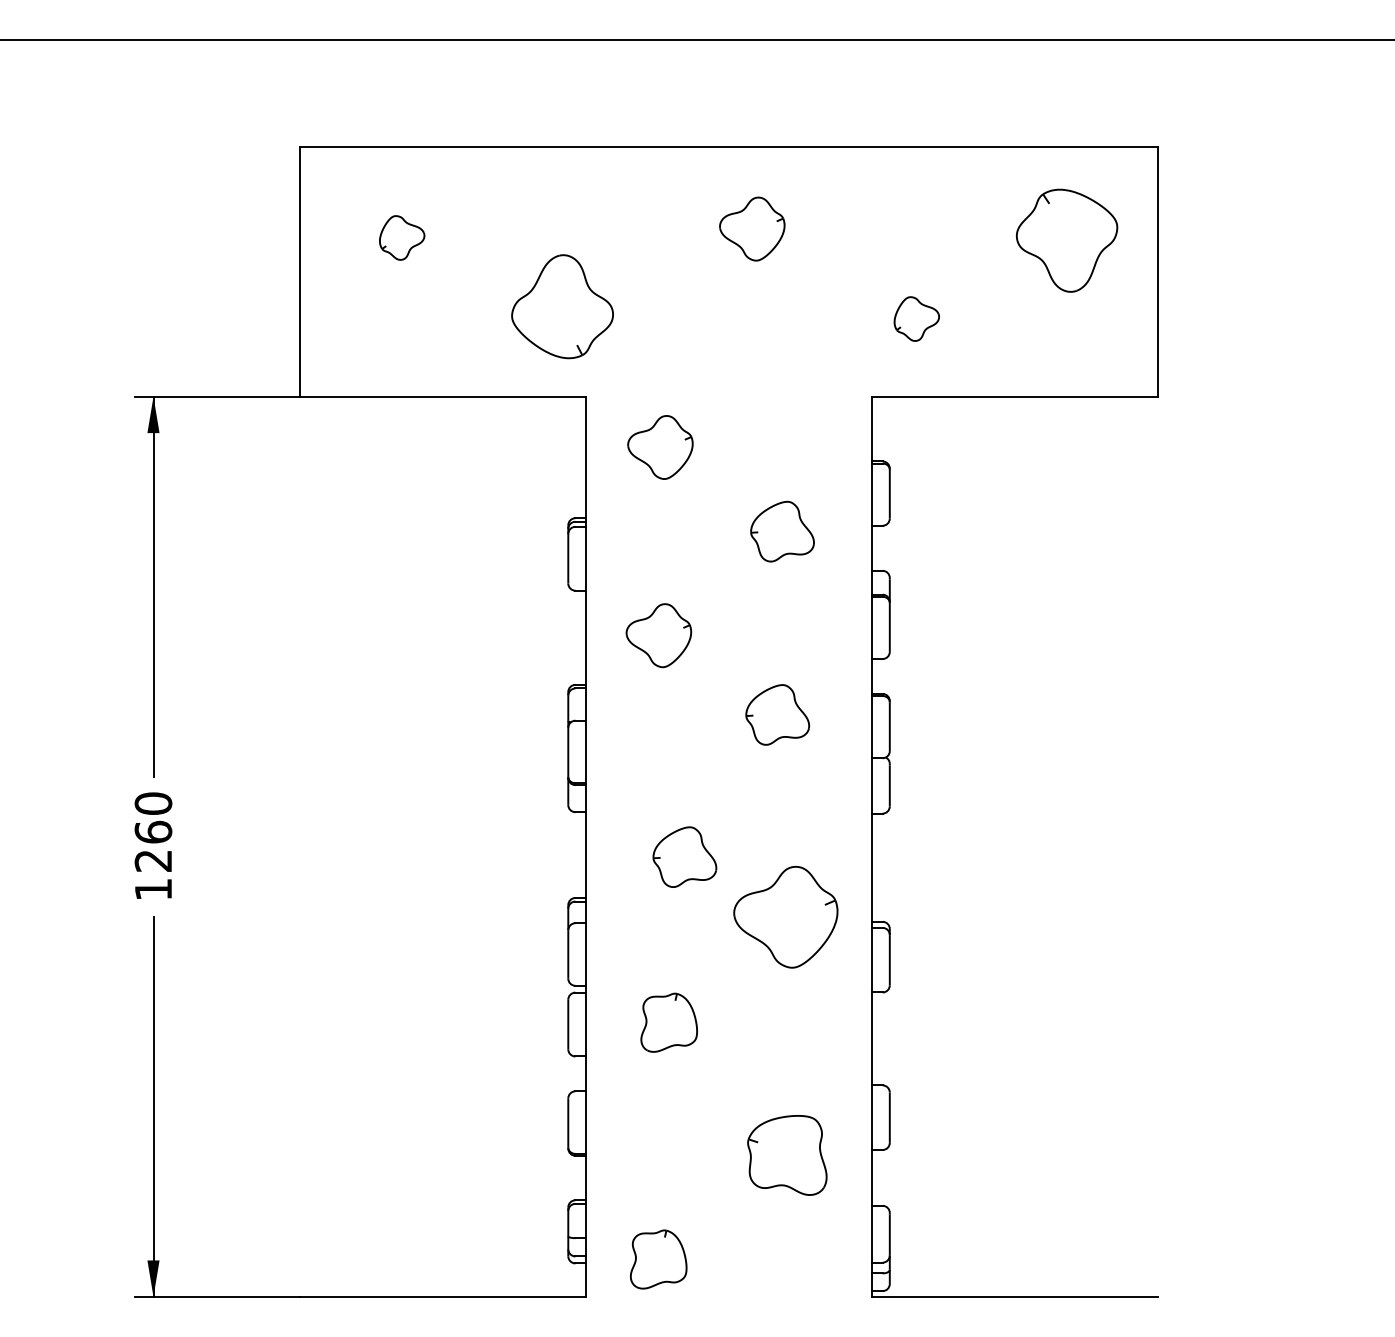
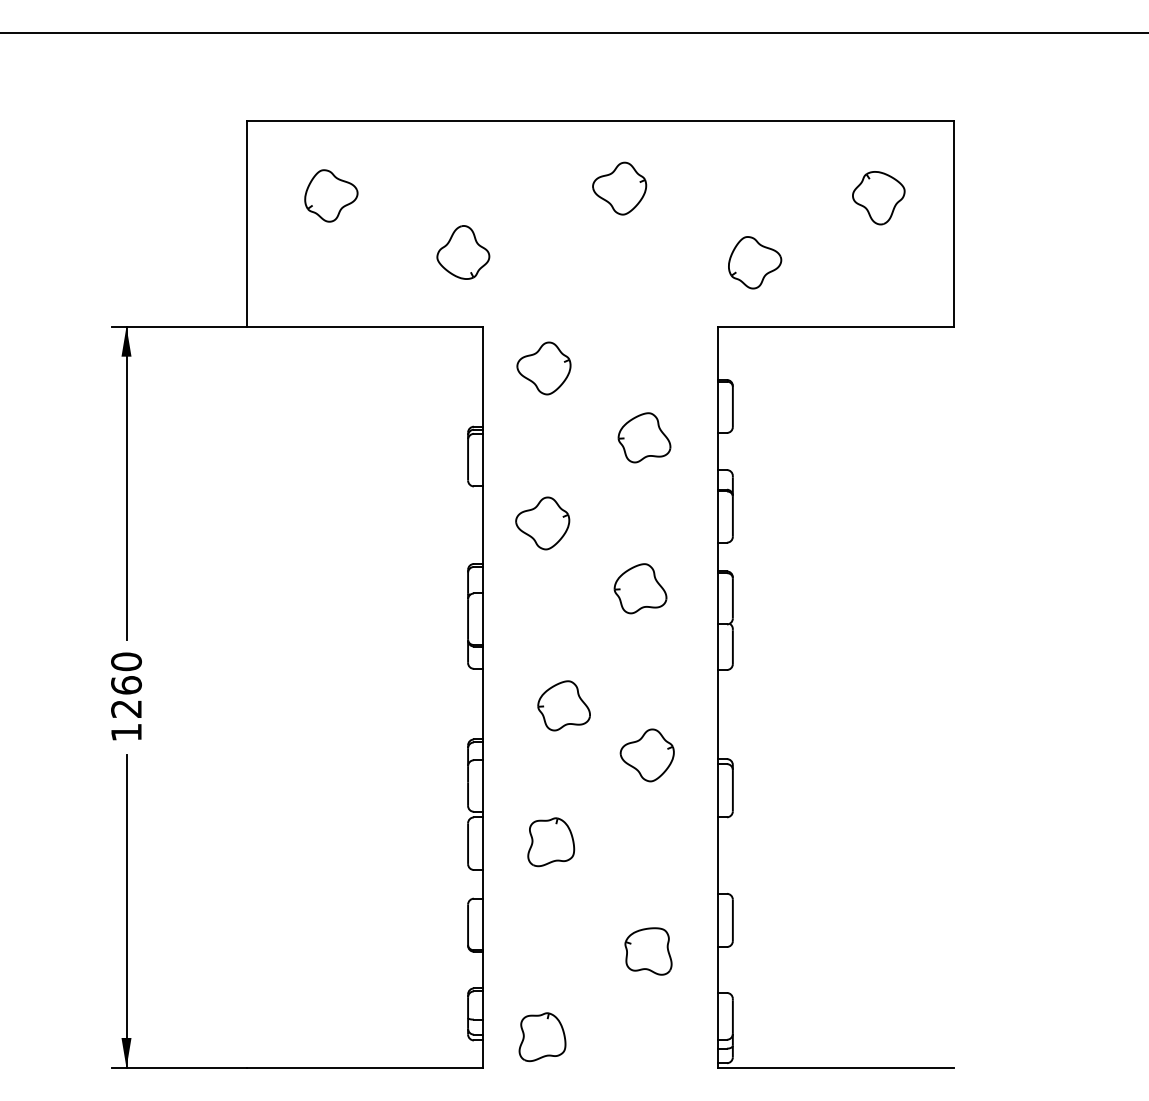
part: (401, 237) -> (330, 195), size x1.43
part: (1066, 240) -> (878, 198), size x0.62
part: (562, 306) -> (463, 252), size x0.62
part: (916, 318) -> (754, 262), size x1.43
part: (785, 917) -> (646, 755), size x0.62
part: (787, 1155) -> (648, 951), size x0.71

